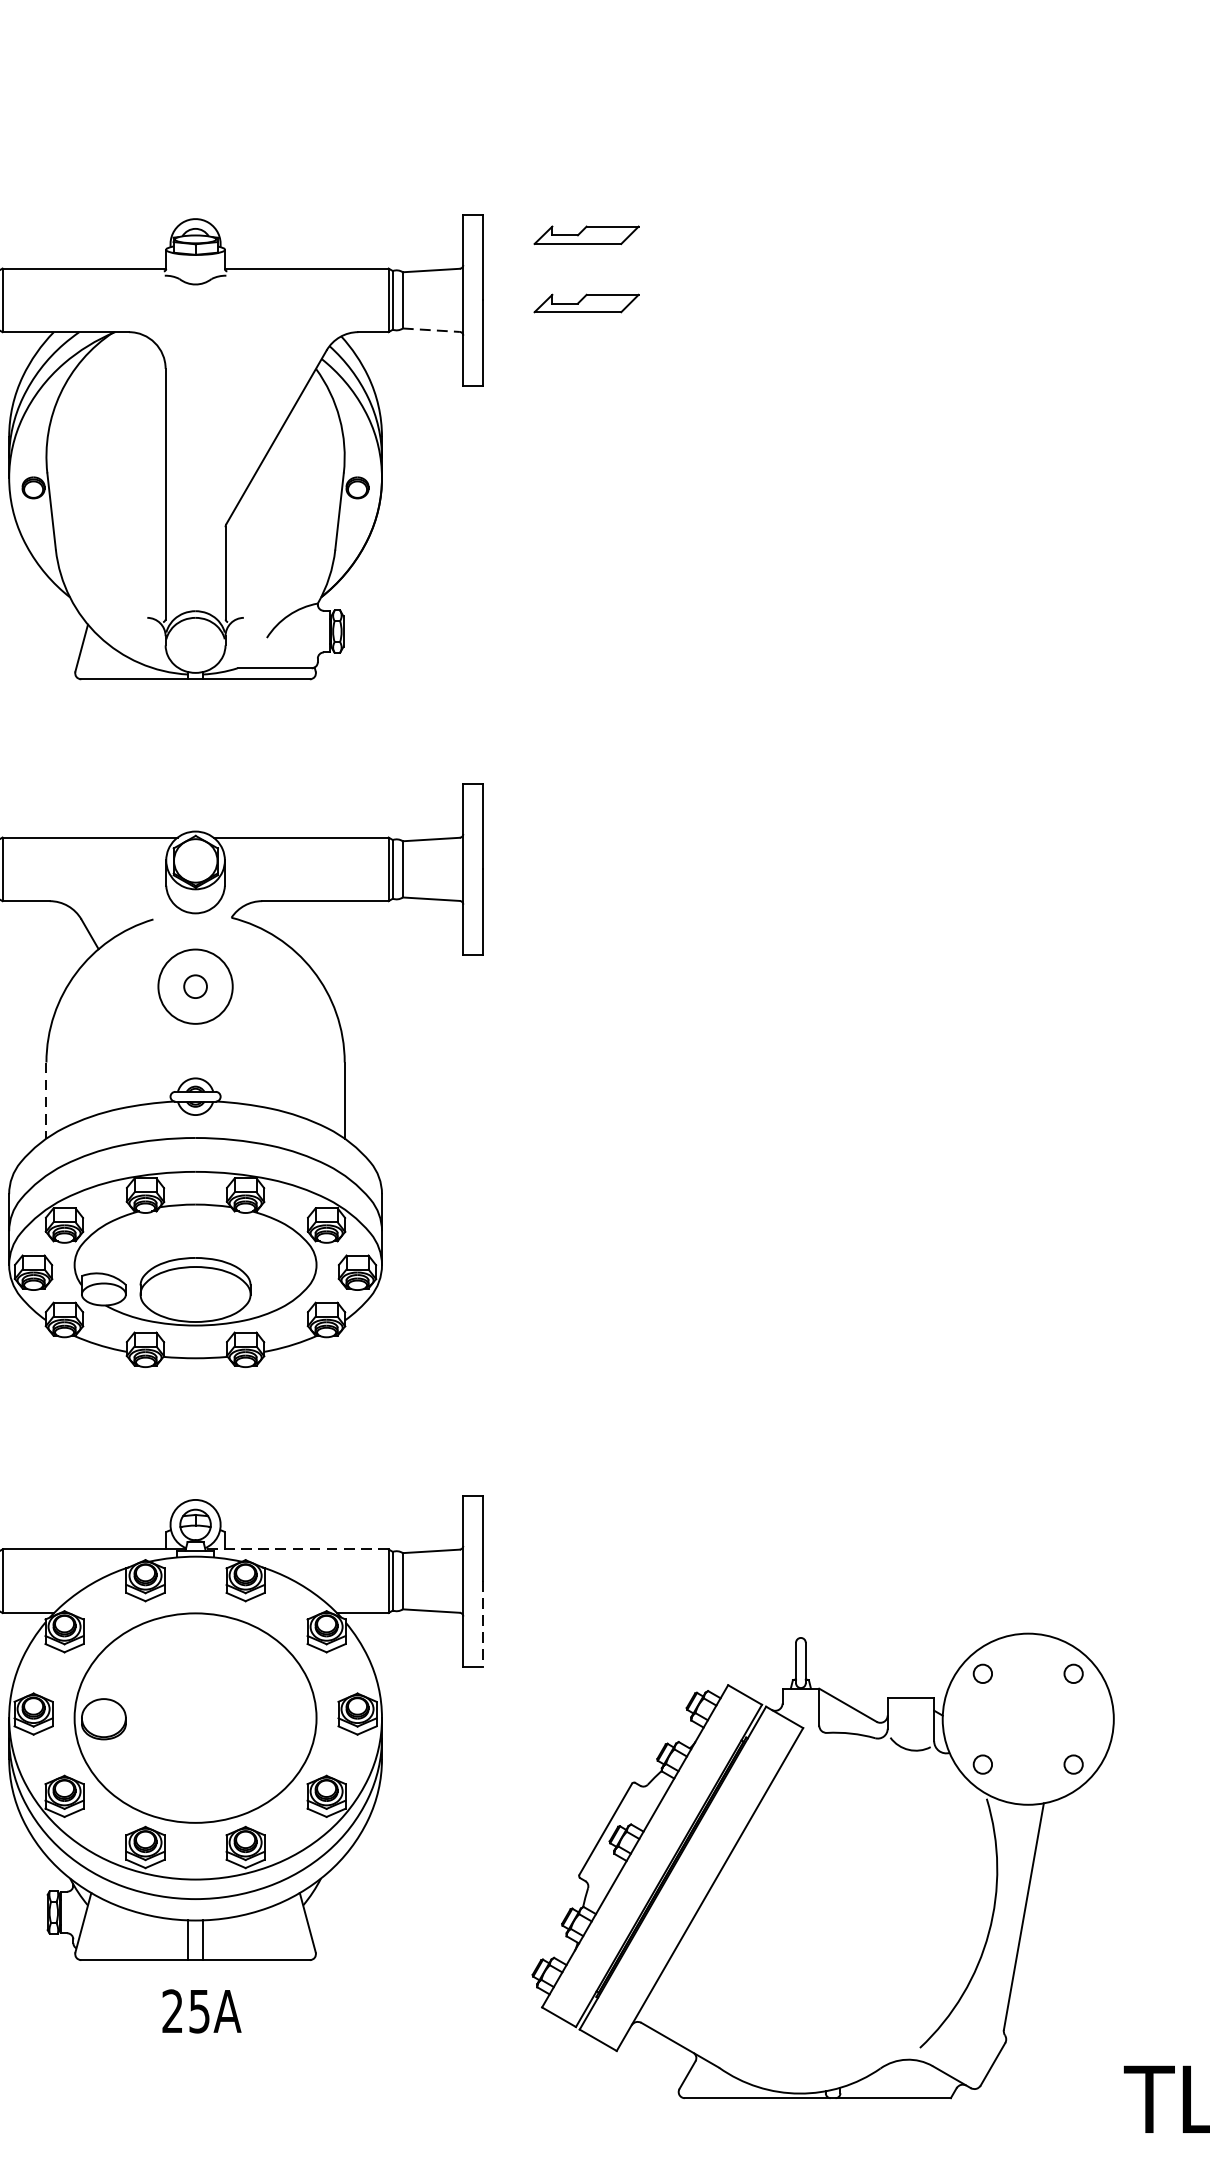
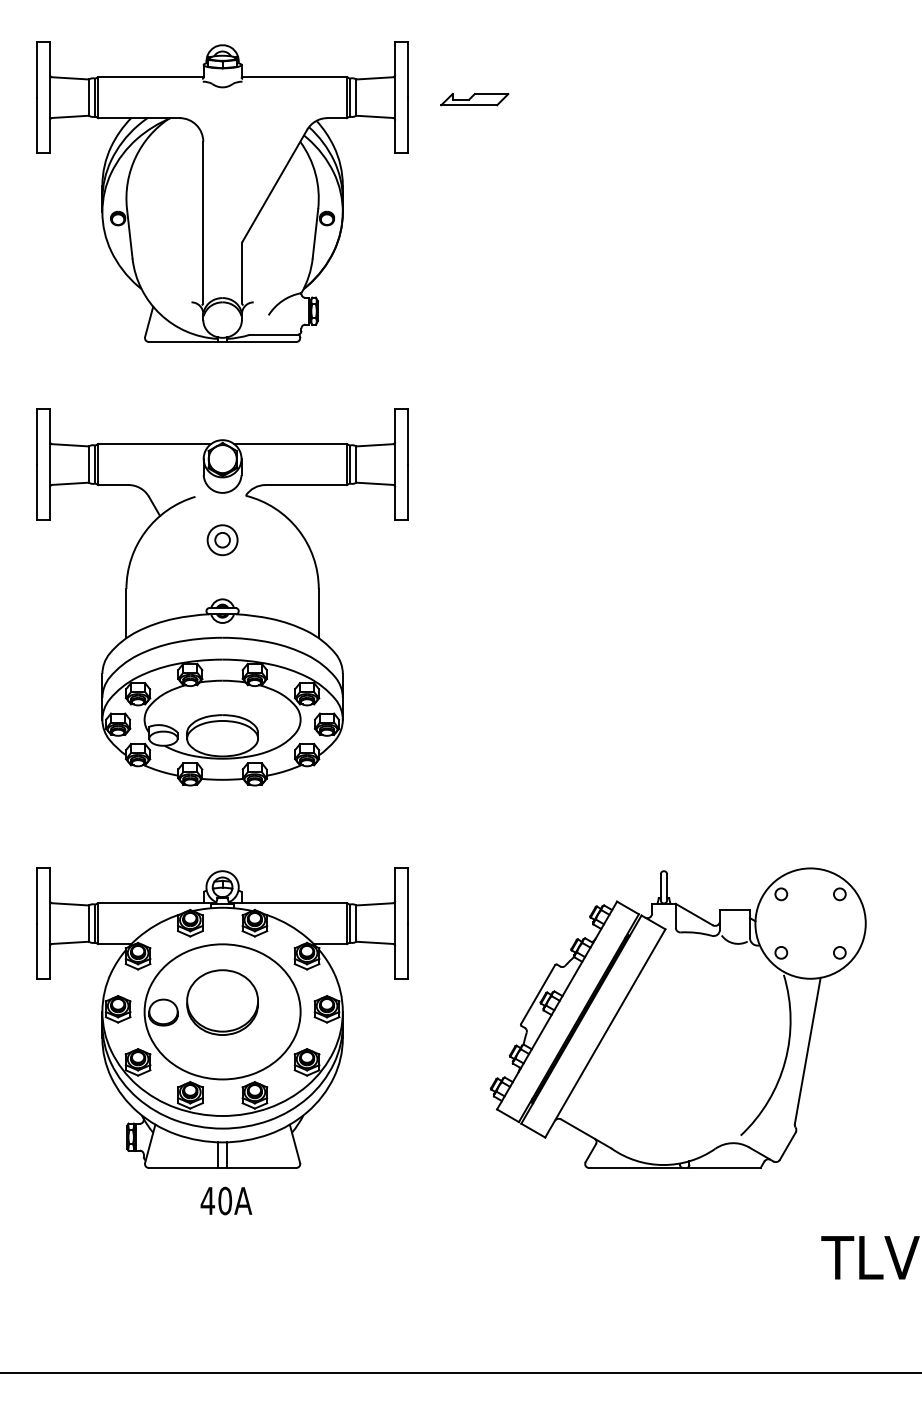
part: (586, 235) -> (474, 55), removed
line: (432, 329) -> (375, 116), dashed -> solid
circle: (195, 987) -> (222, 540), size x0.62
line: (46, 1100) -> (126, 613), dashed -> solid
line: (296, 1550) -> (287, 903), dashed -> solid
line: (482, 1624) -> (407, 951), dashed -> solid
part: (195, 1703) -> (222, 1002), added
part: (823, 1864) -> (678, 1017), moved
text: (186, 2010) -> (216, 1200), 25A -> 40A

